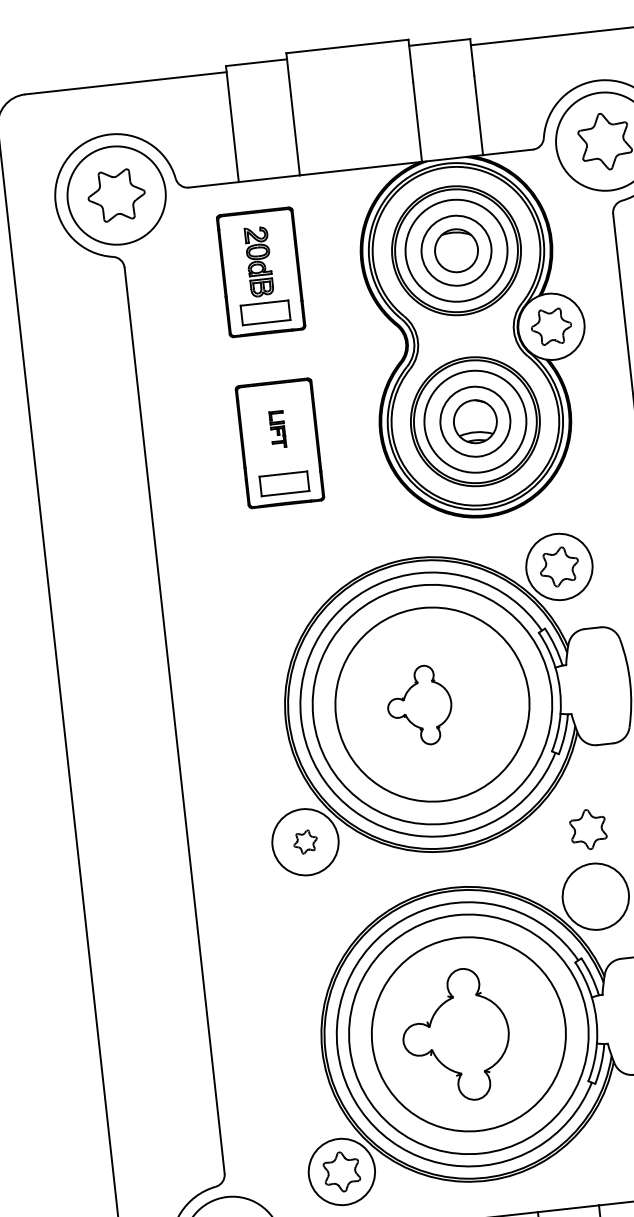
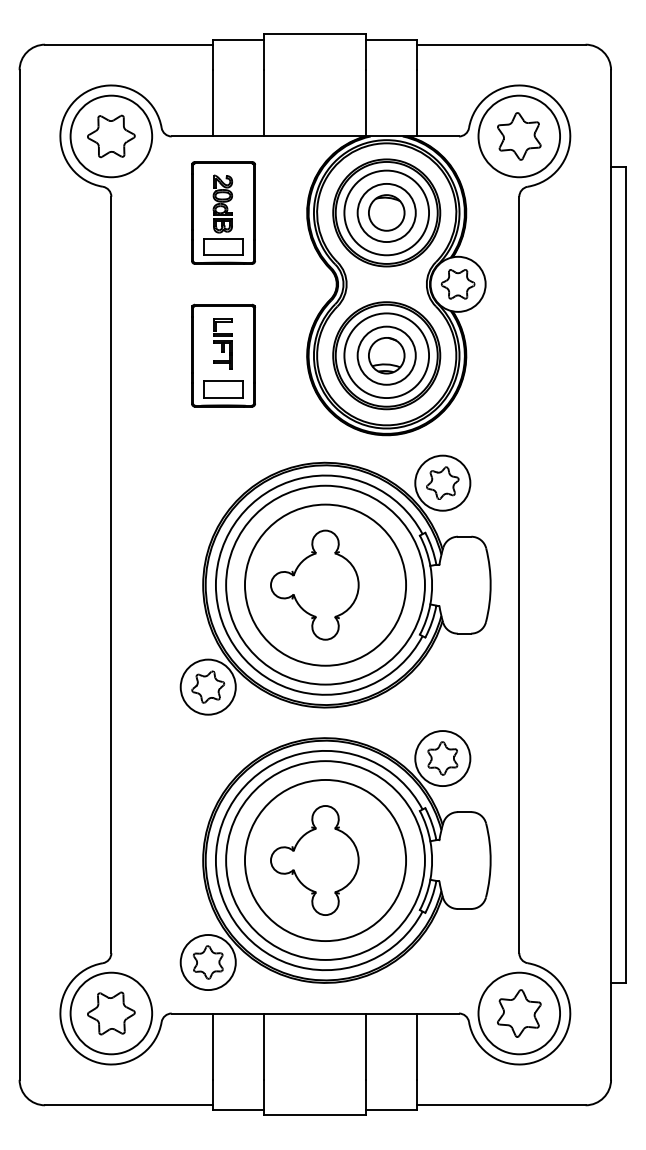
part: (277, 428) -> (222, 343), size x1.67
part: (419, 705) -> (314, 584), size x1.67
part: (588, 829) -> (442, 758), moved
part: (305, 841) -> (208, 686), size x1.67

